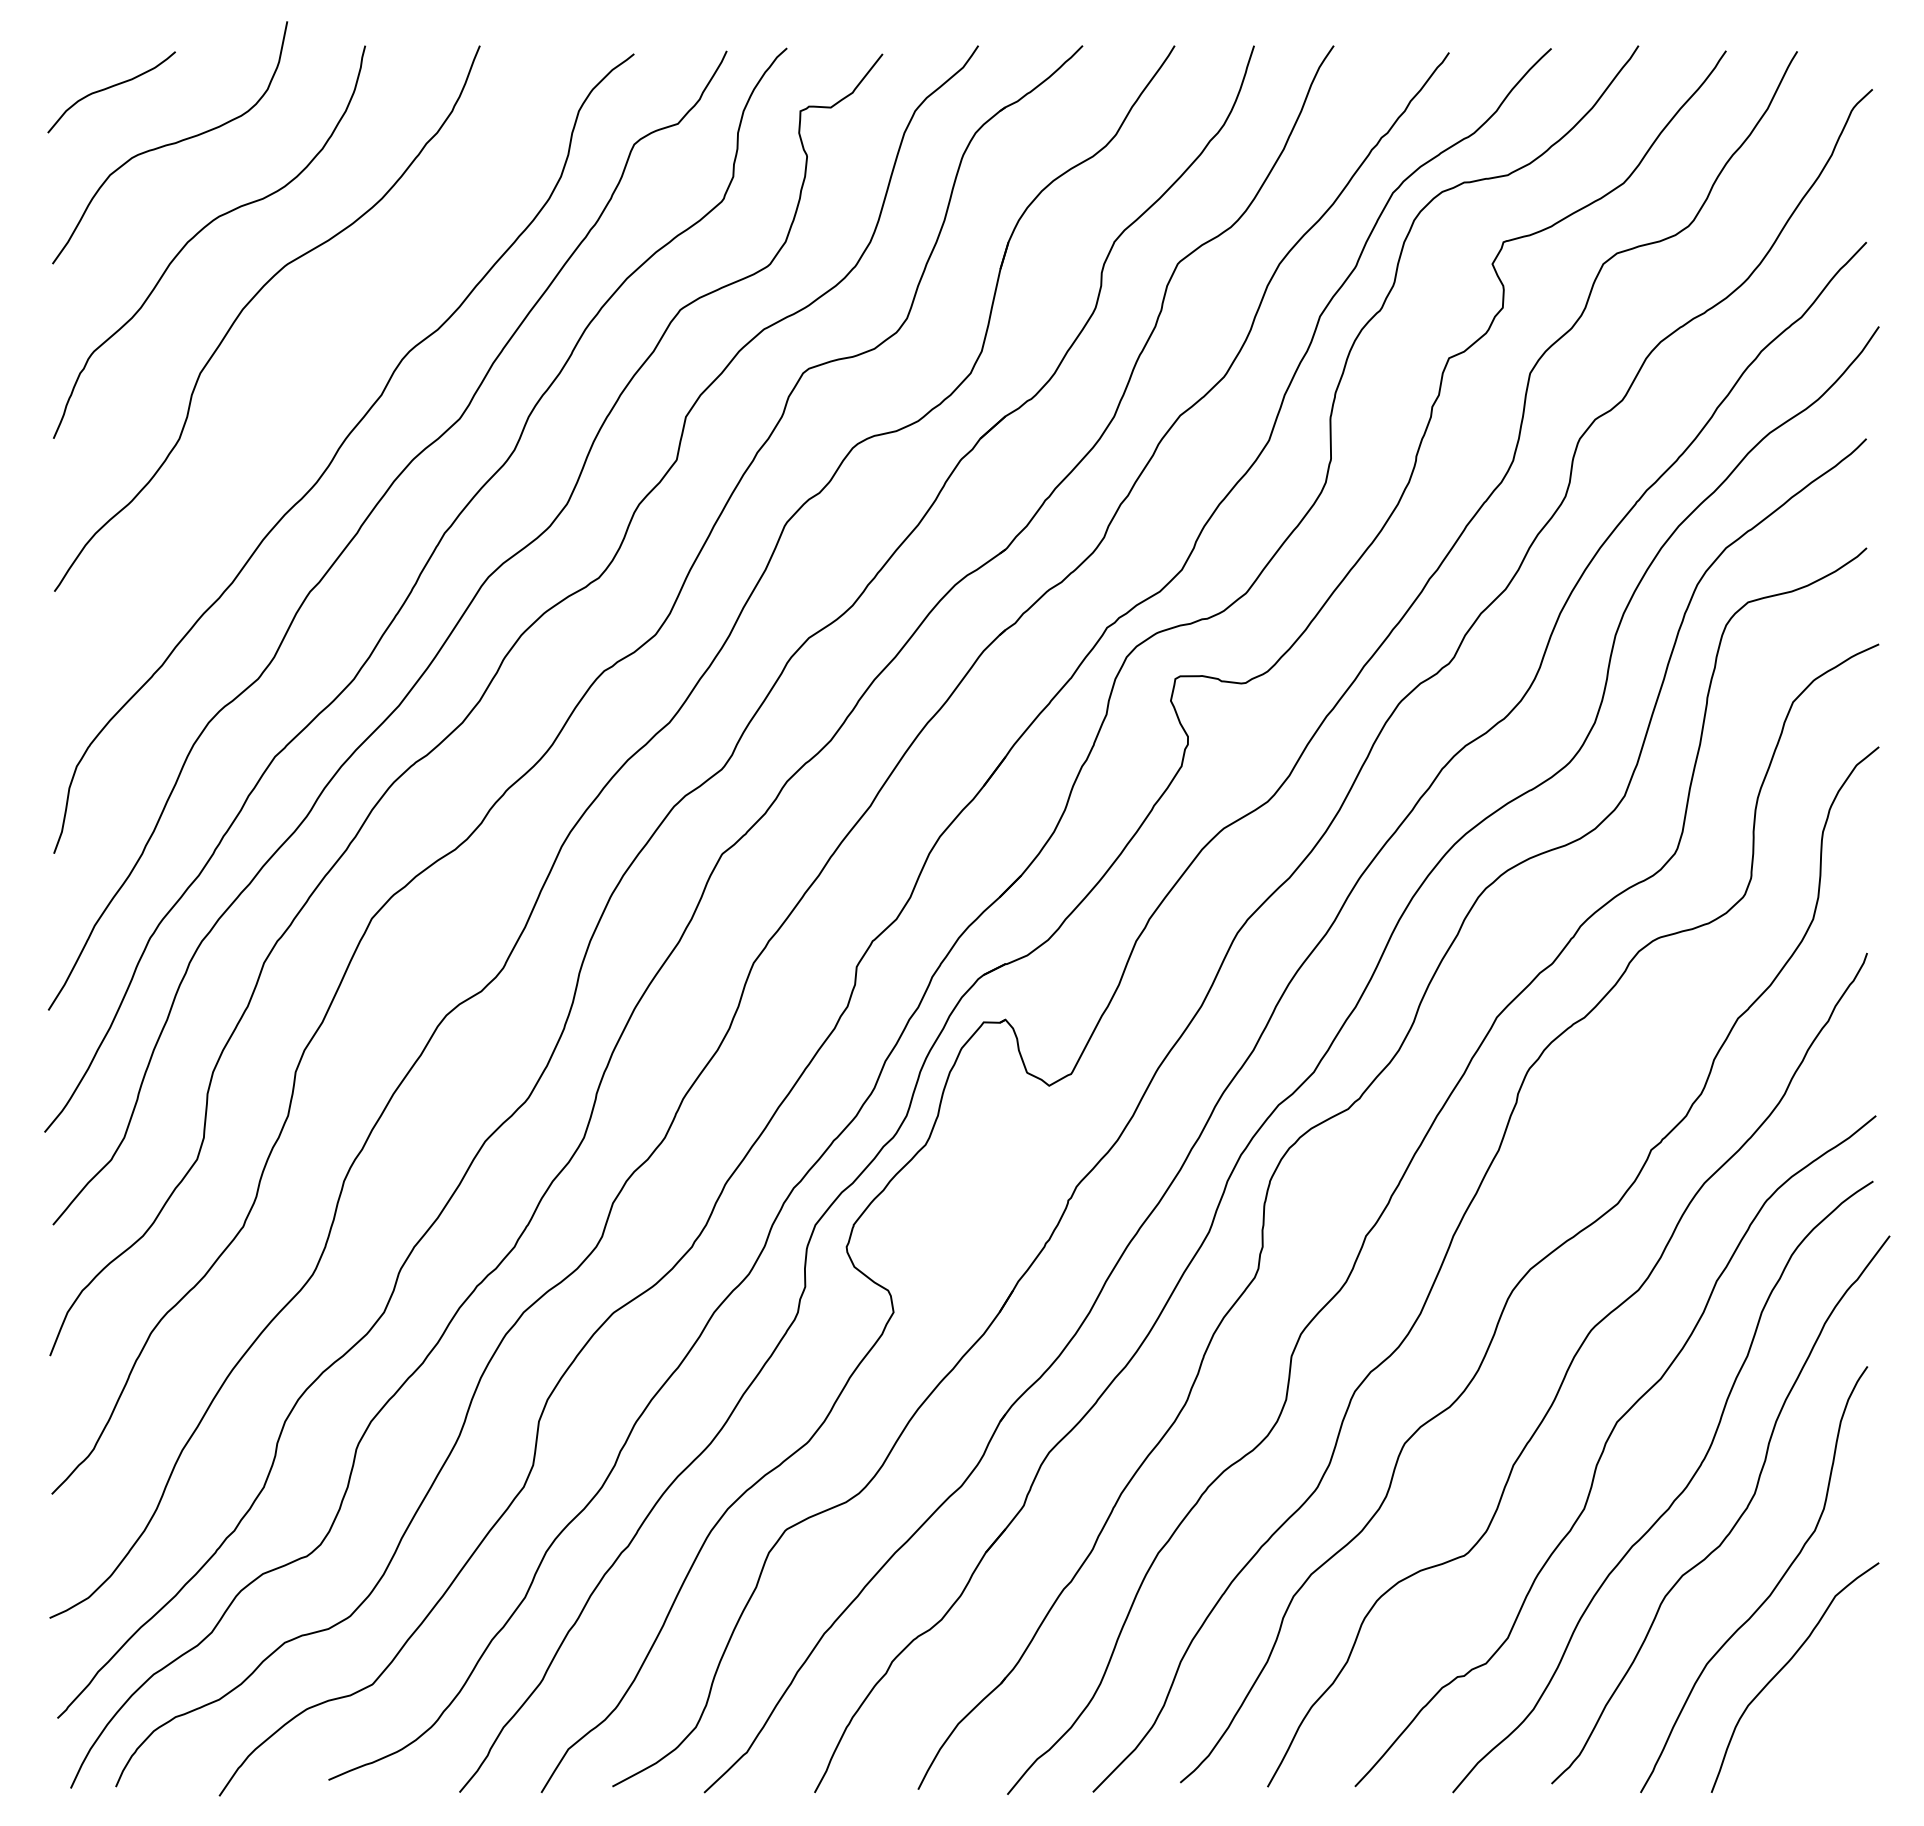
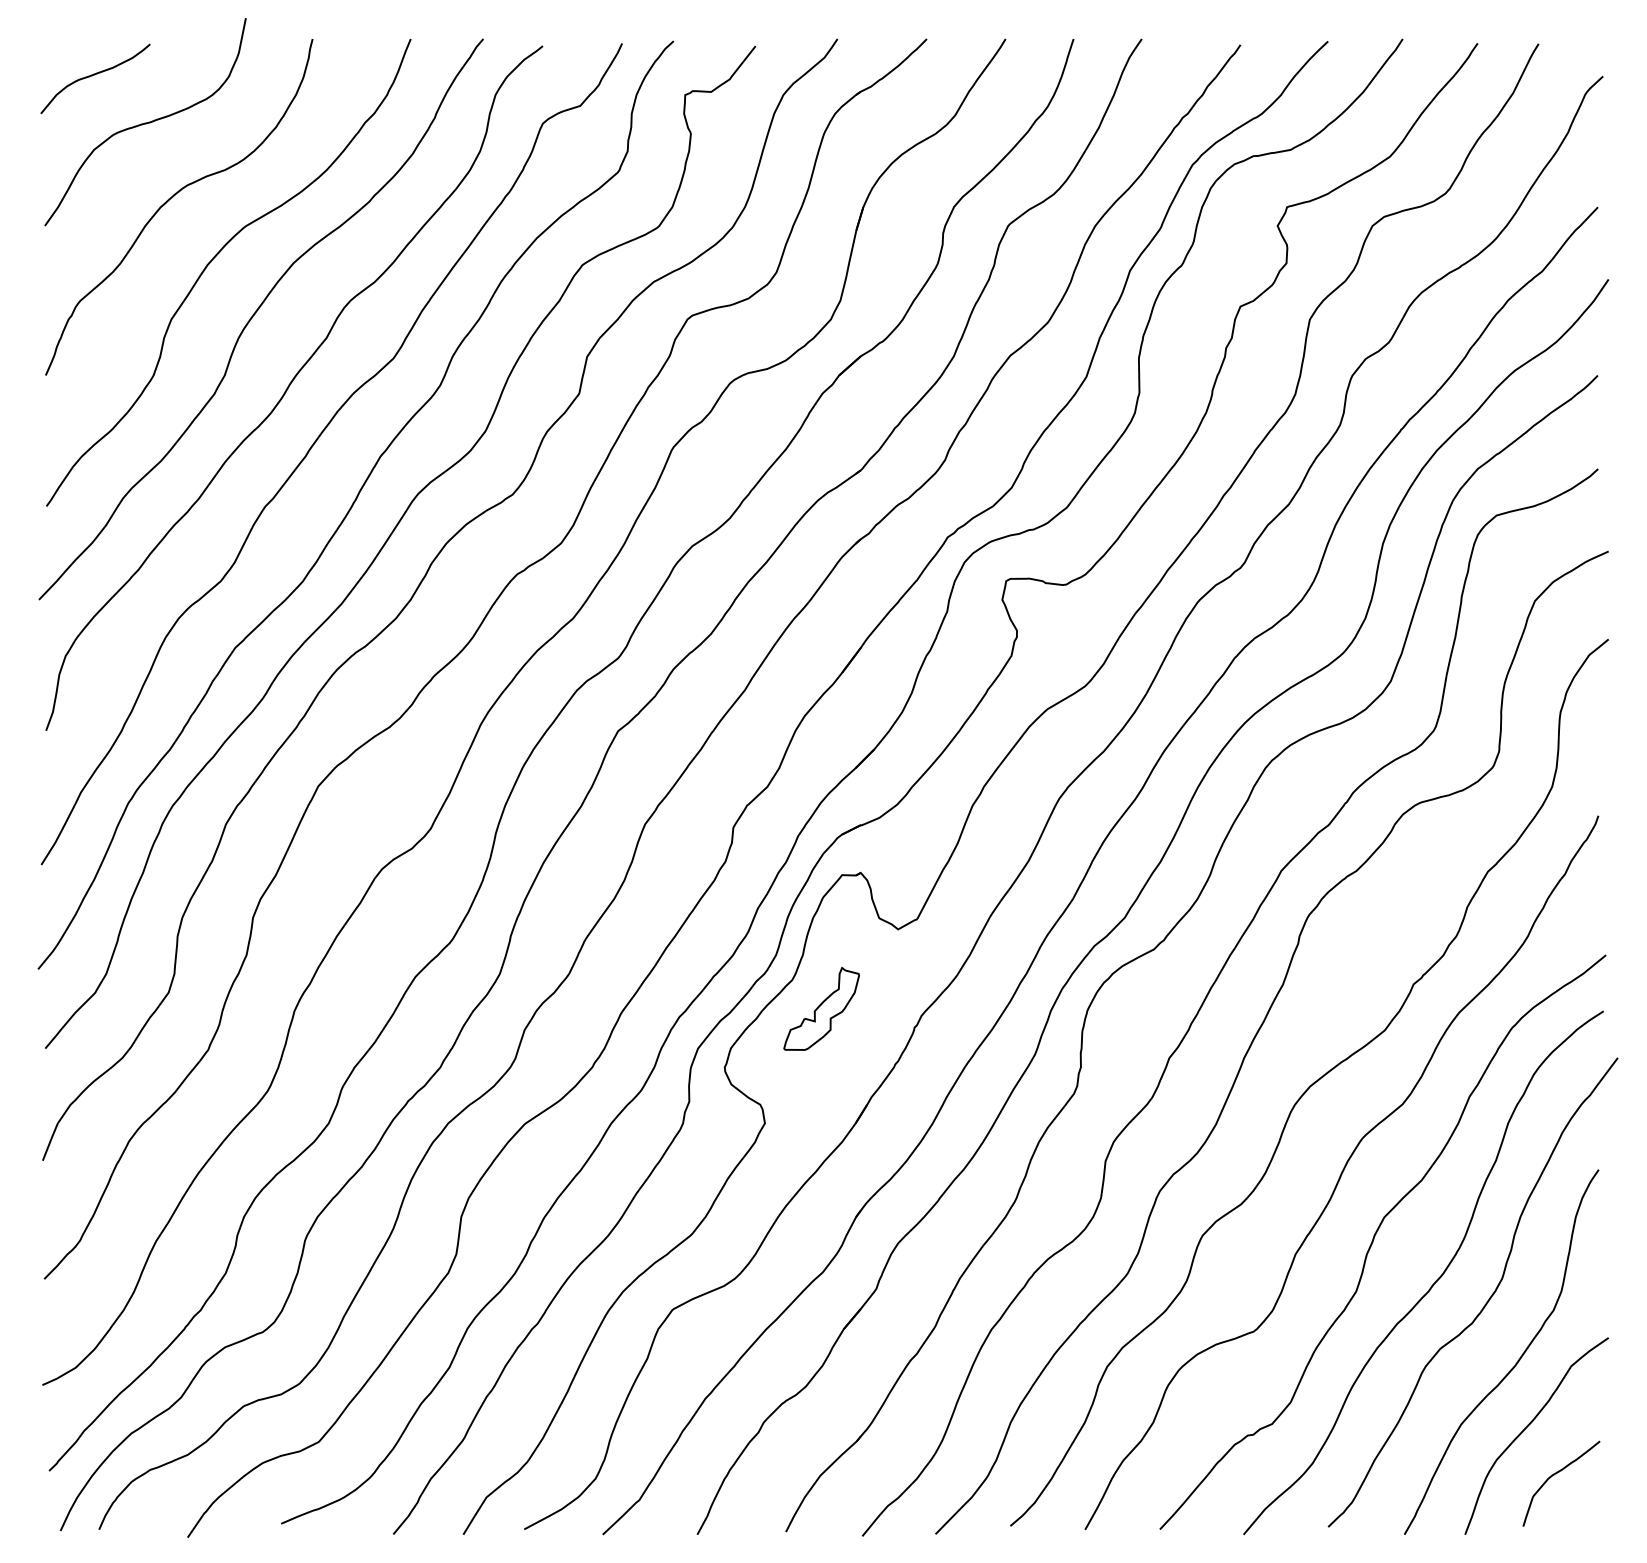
curve: (298, 367) -> (255, 314), added
part: (959, 1178) -> (821, 1008), added
curve: (1817, 1722) -> (1555, 1474), added

